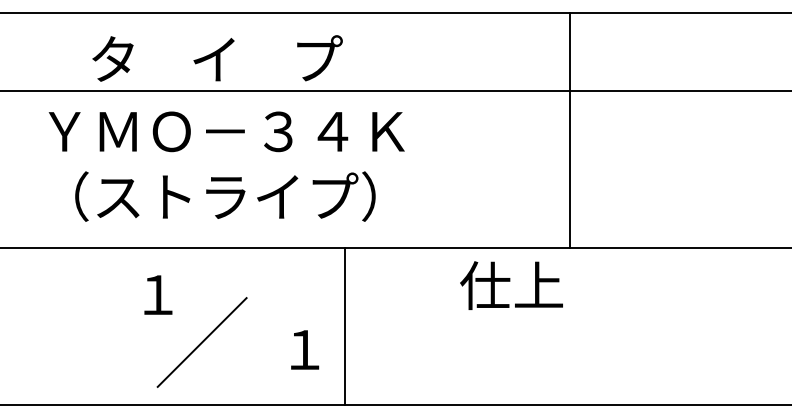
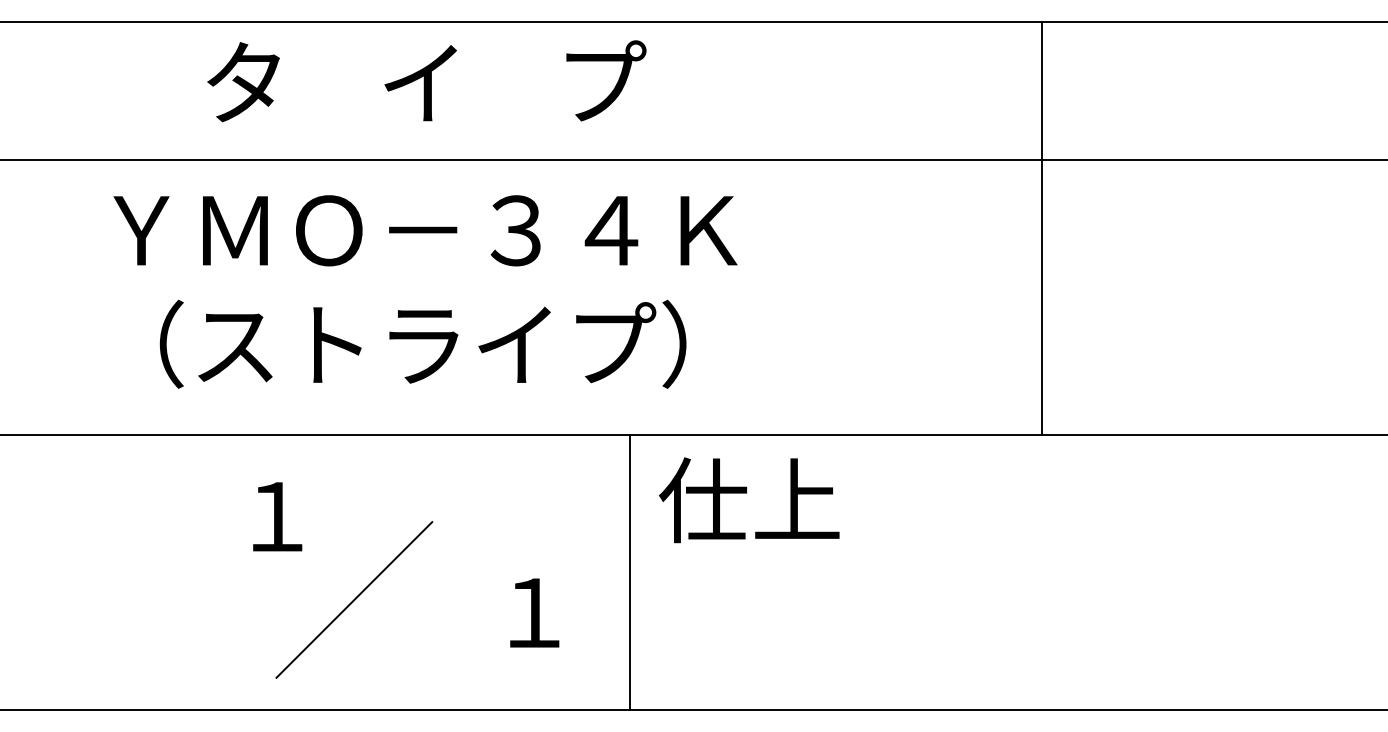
text: (217, 58) -> (426, 81), moved
line: (569, 130) -> (1041, 228), moved
text: (226, 166) -> (425, 291), moved
text: (511, 285) -> (749, 500), moved
line: (345, 326) -> (630, 571), moved

